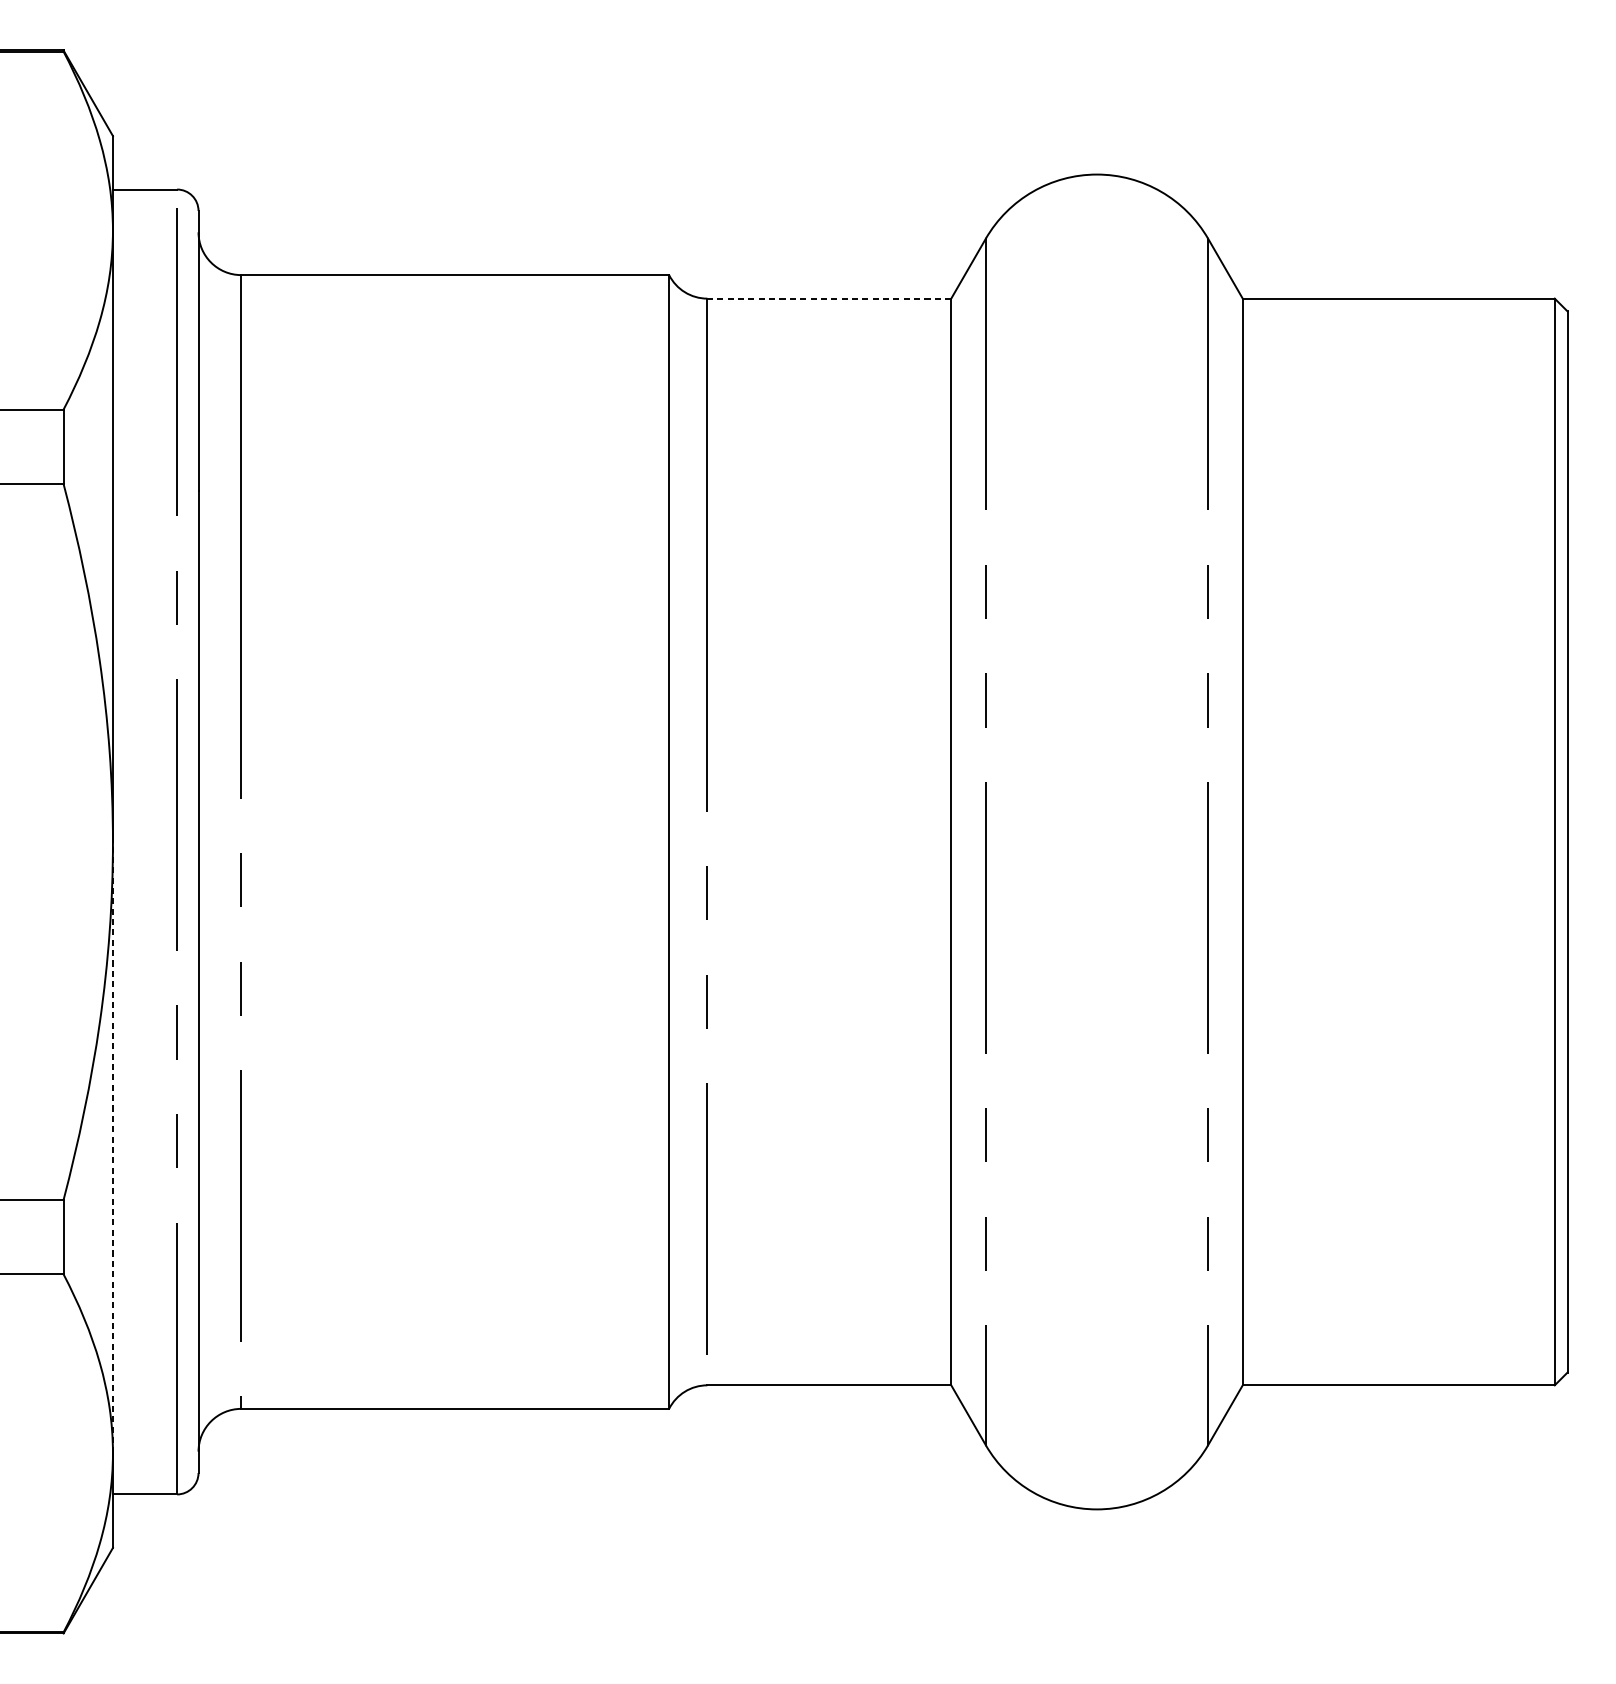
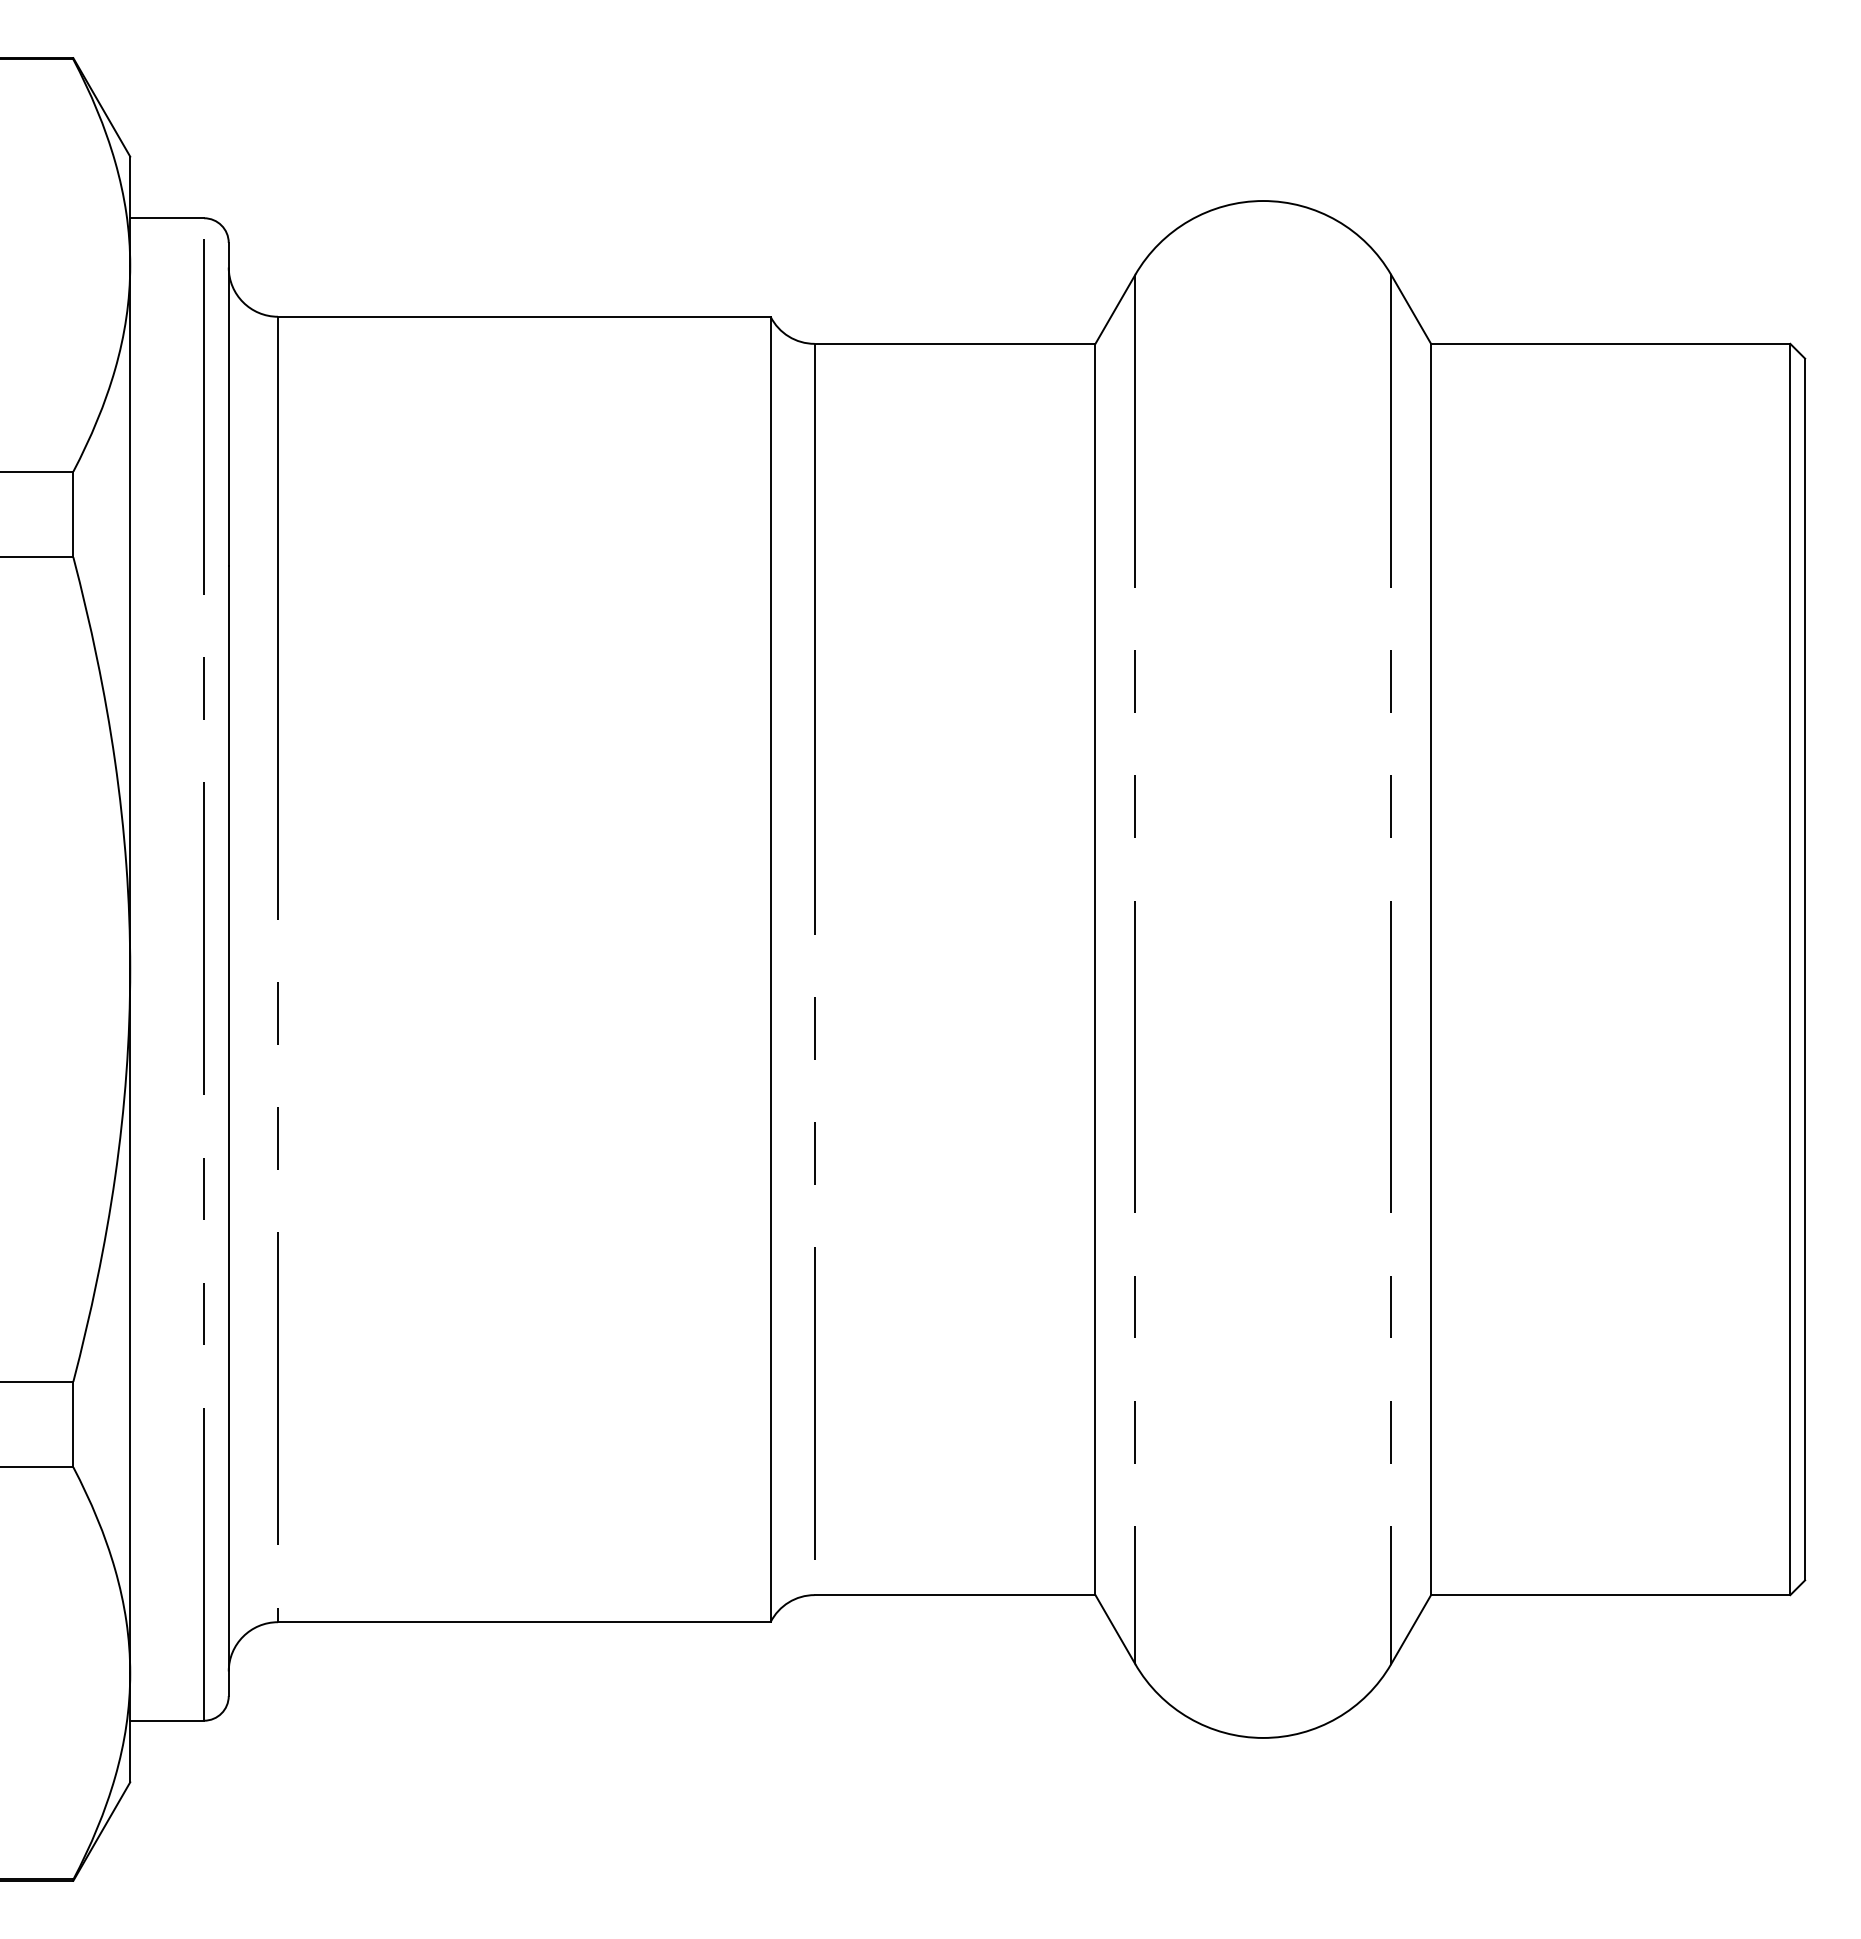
line: (828, 298) -> (954, 343), dashed -> solid
line: (113, 1147) -> (130, 1321), dashed -> solid

